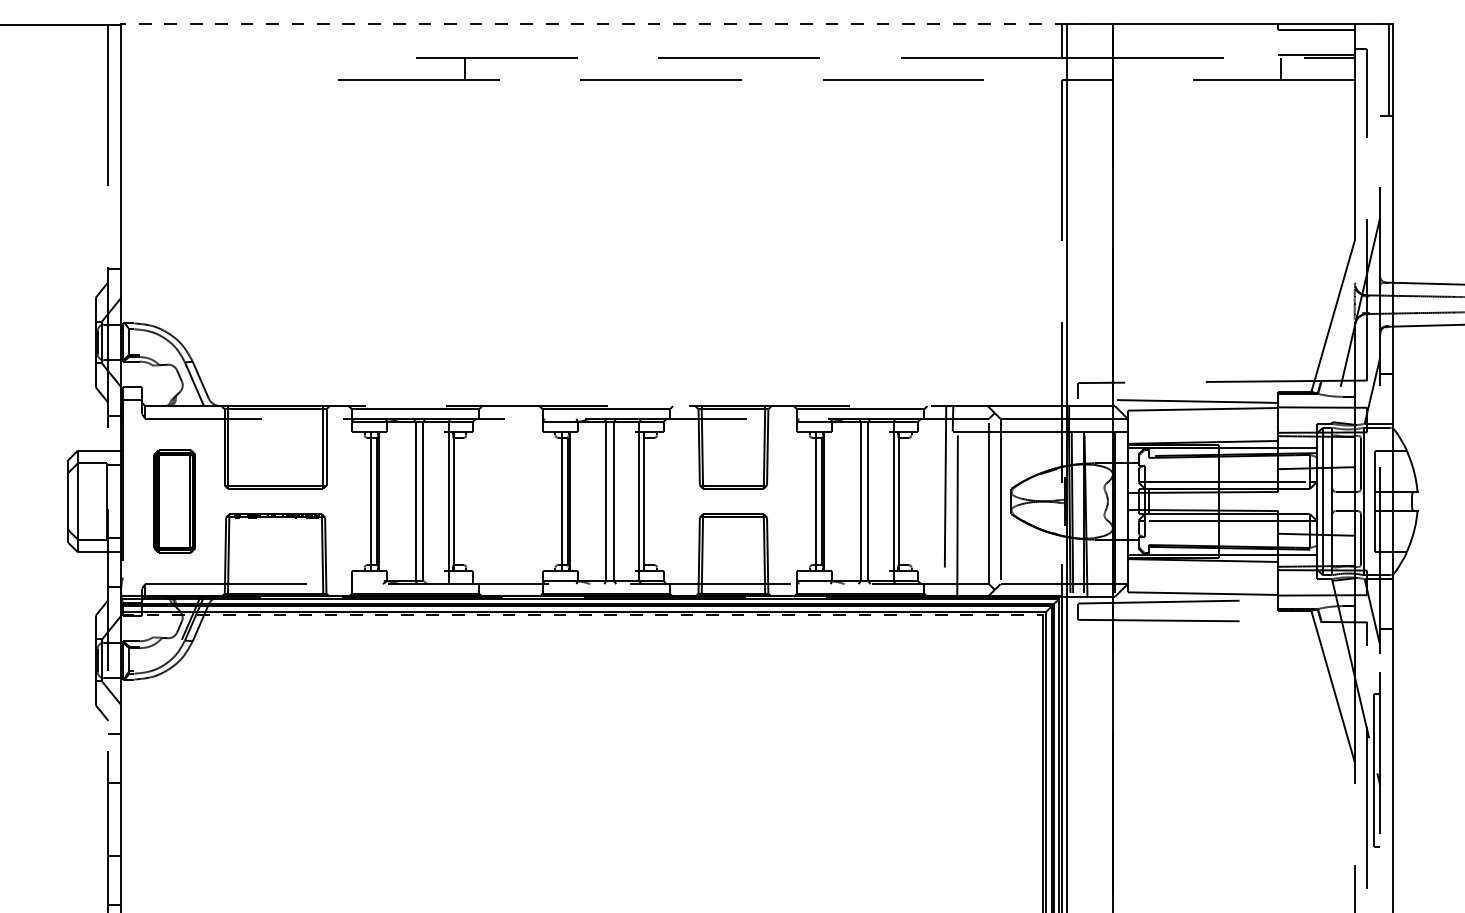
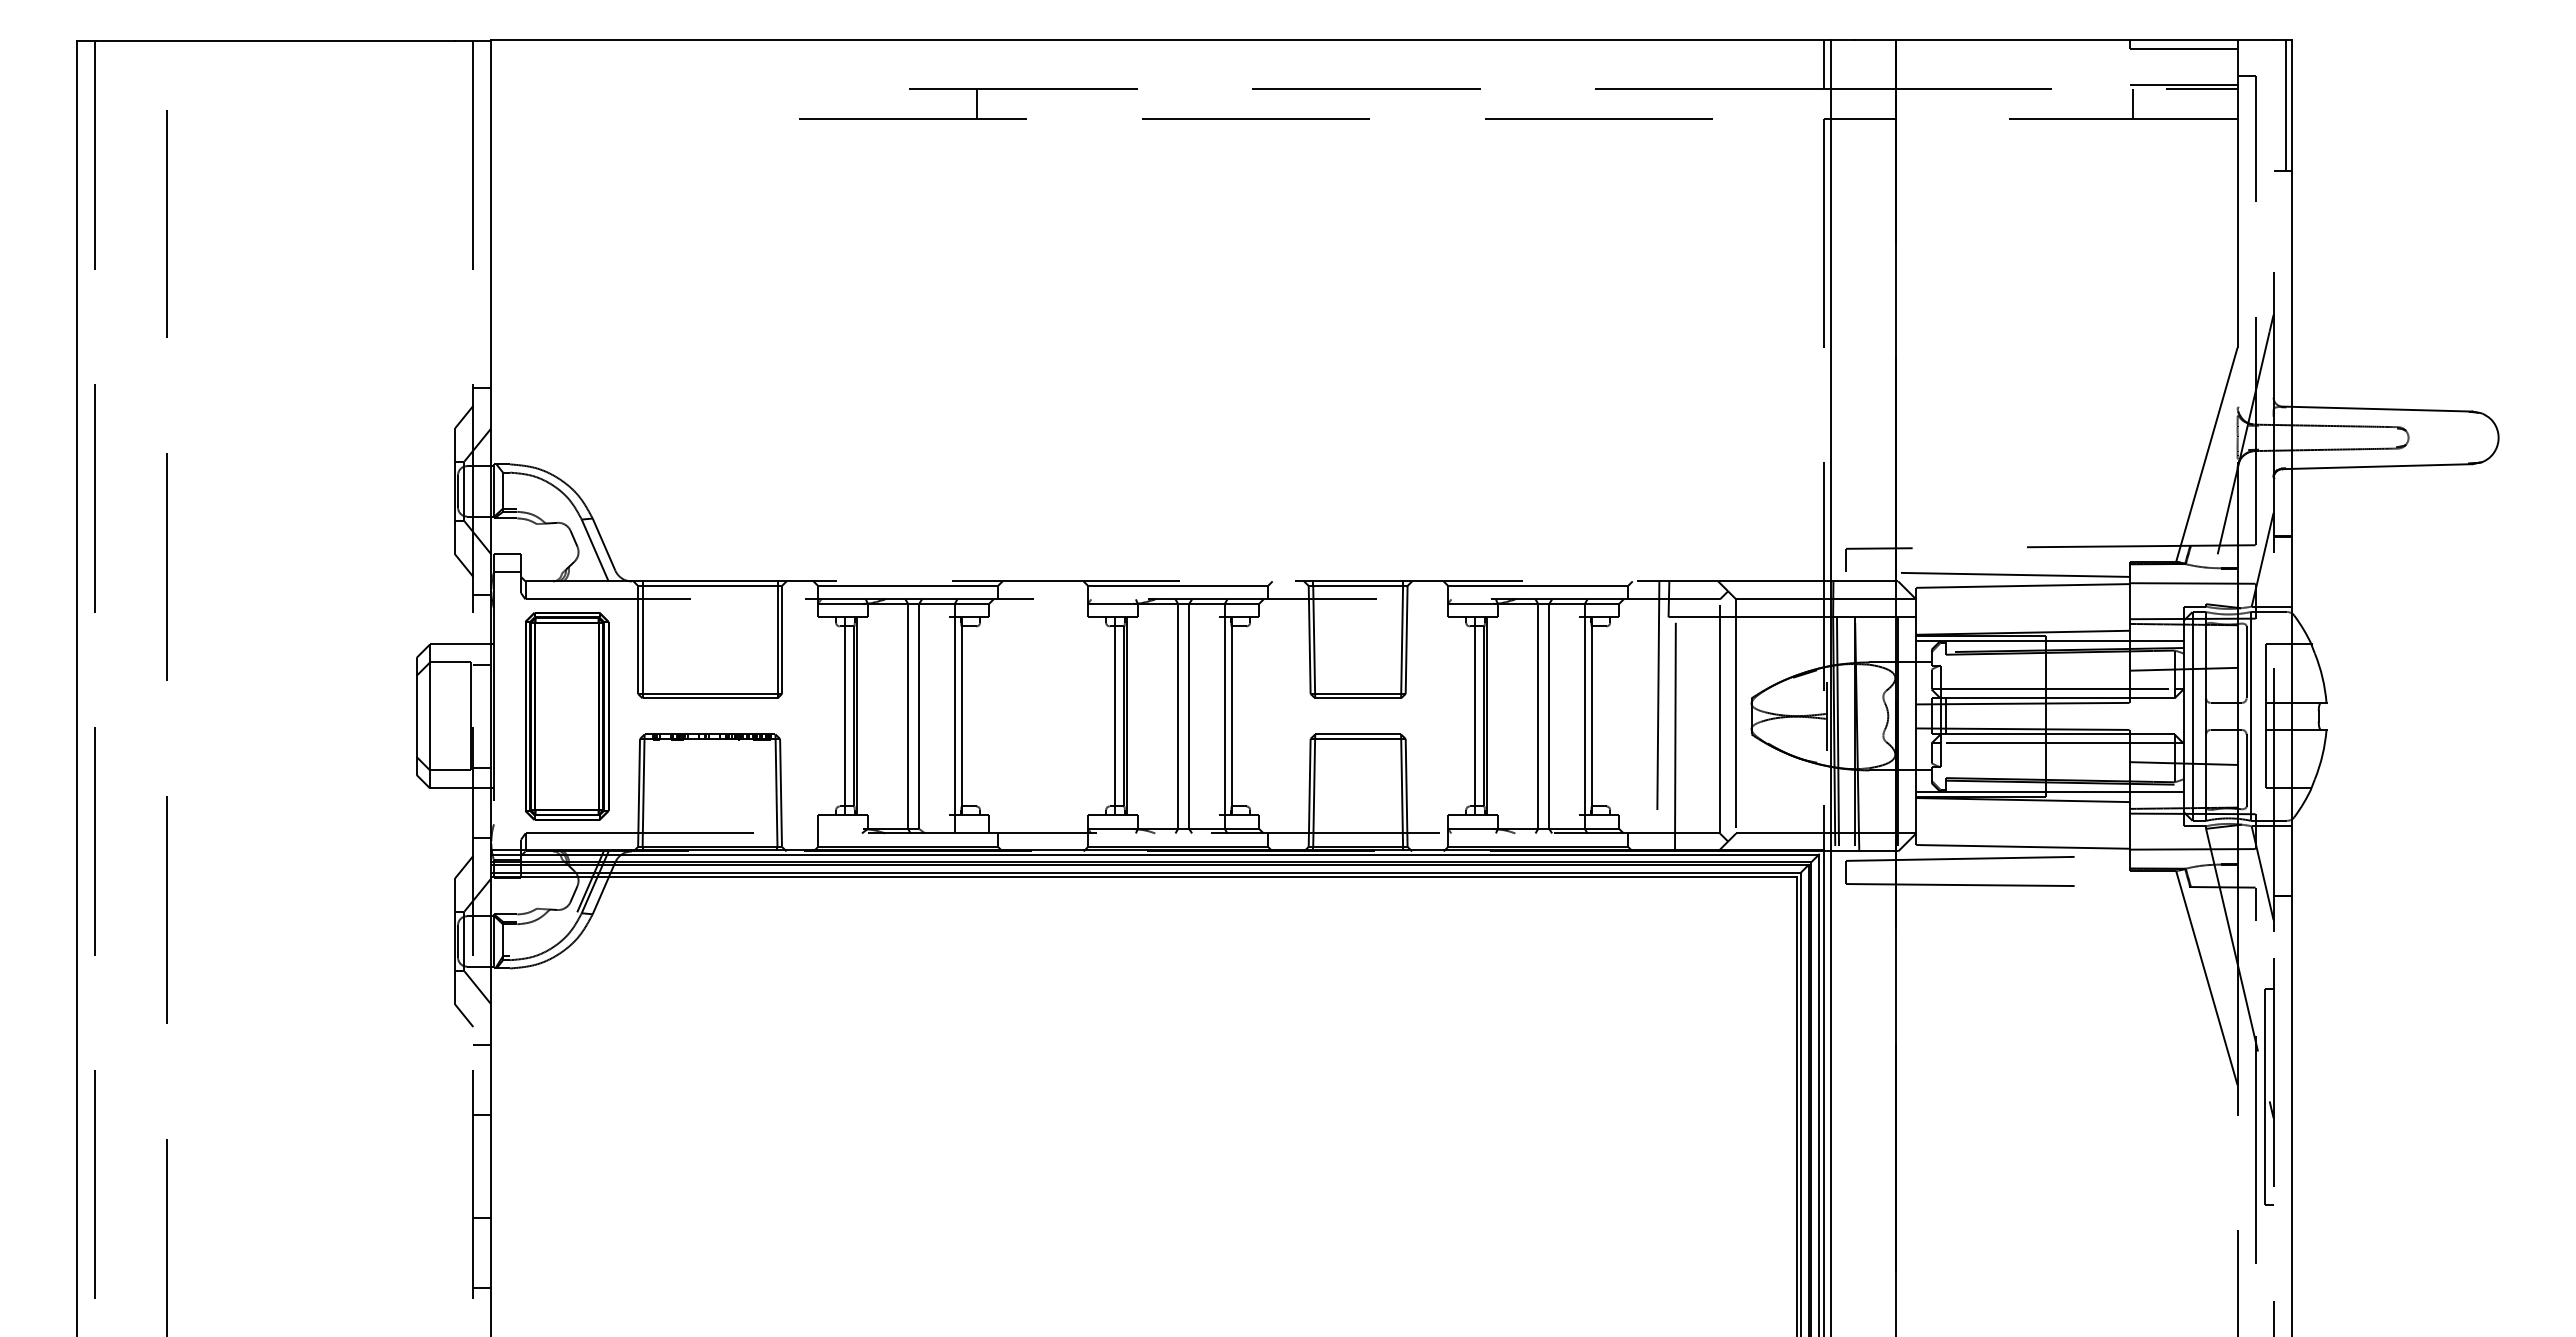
line: (594, 23) -> (1161, 39), dashed -> solid
part: (174, 501) -> (567, 716), size x1.43
line: (581, 615) -> (1143, 877), dashed -> solid

